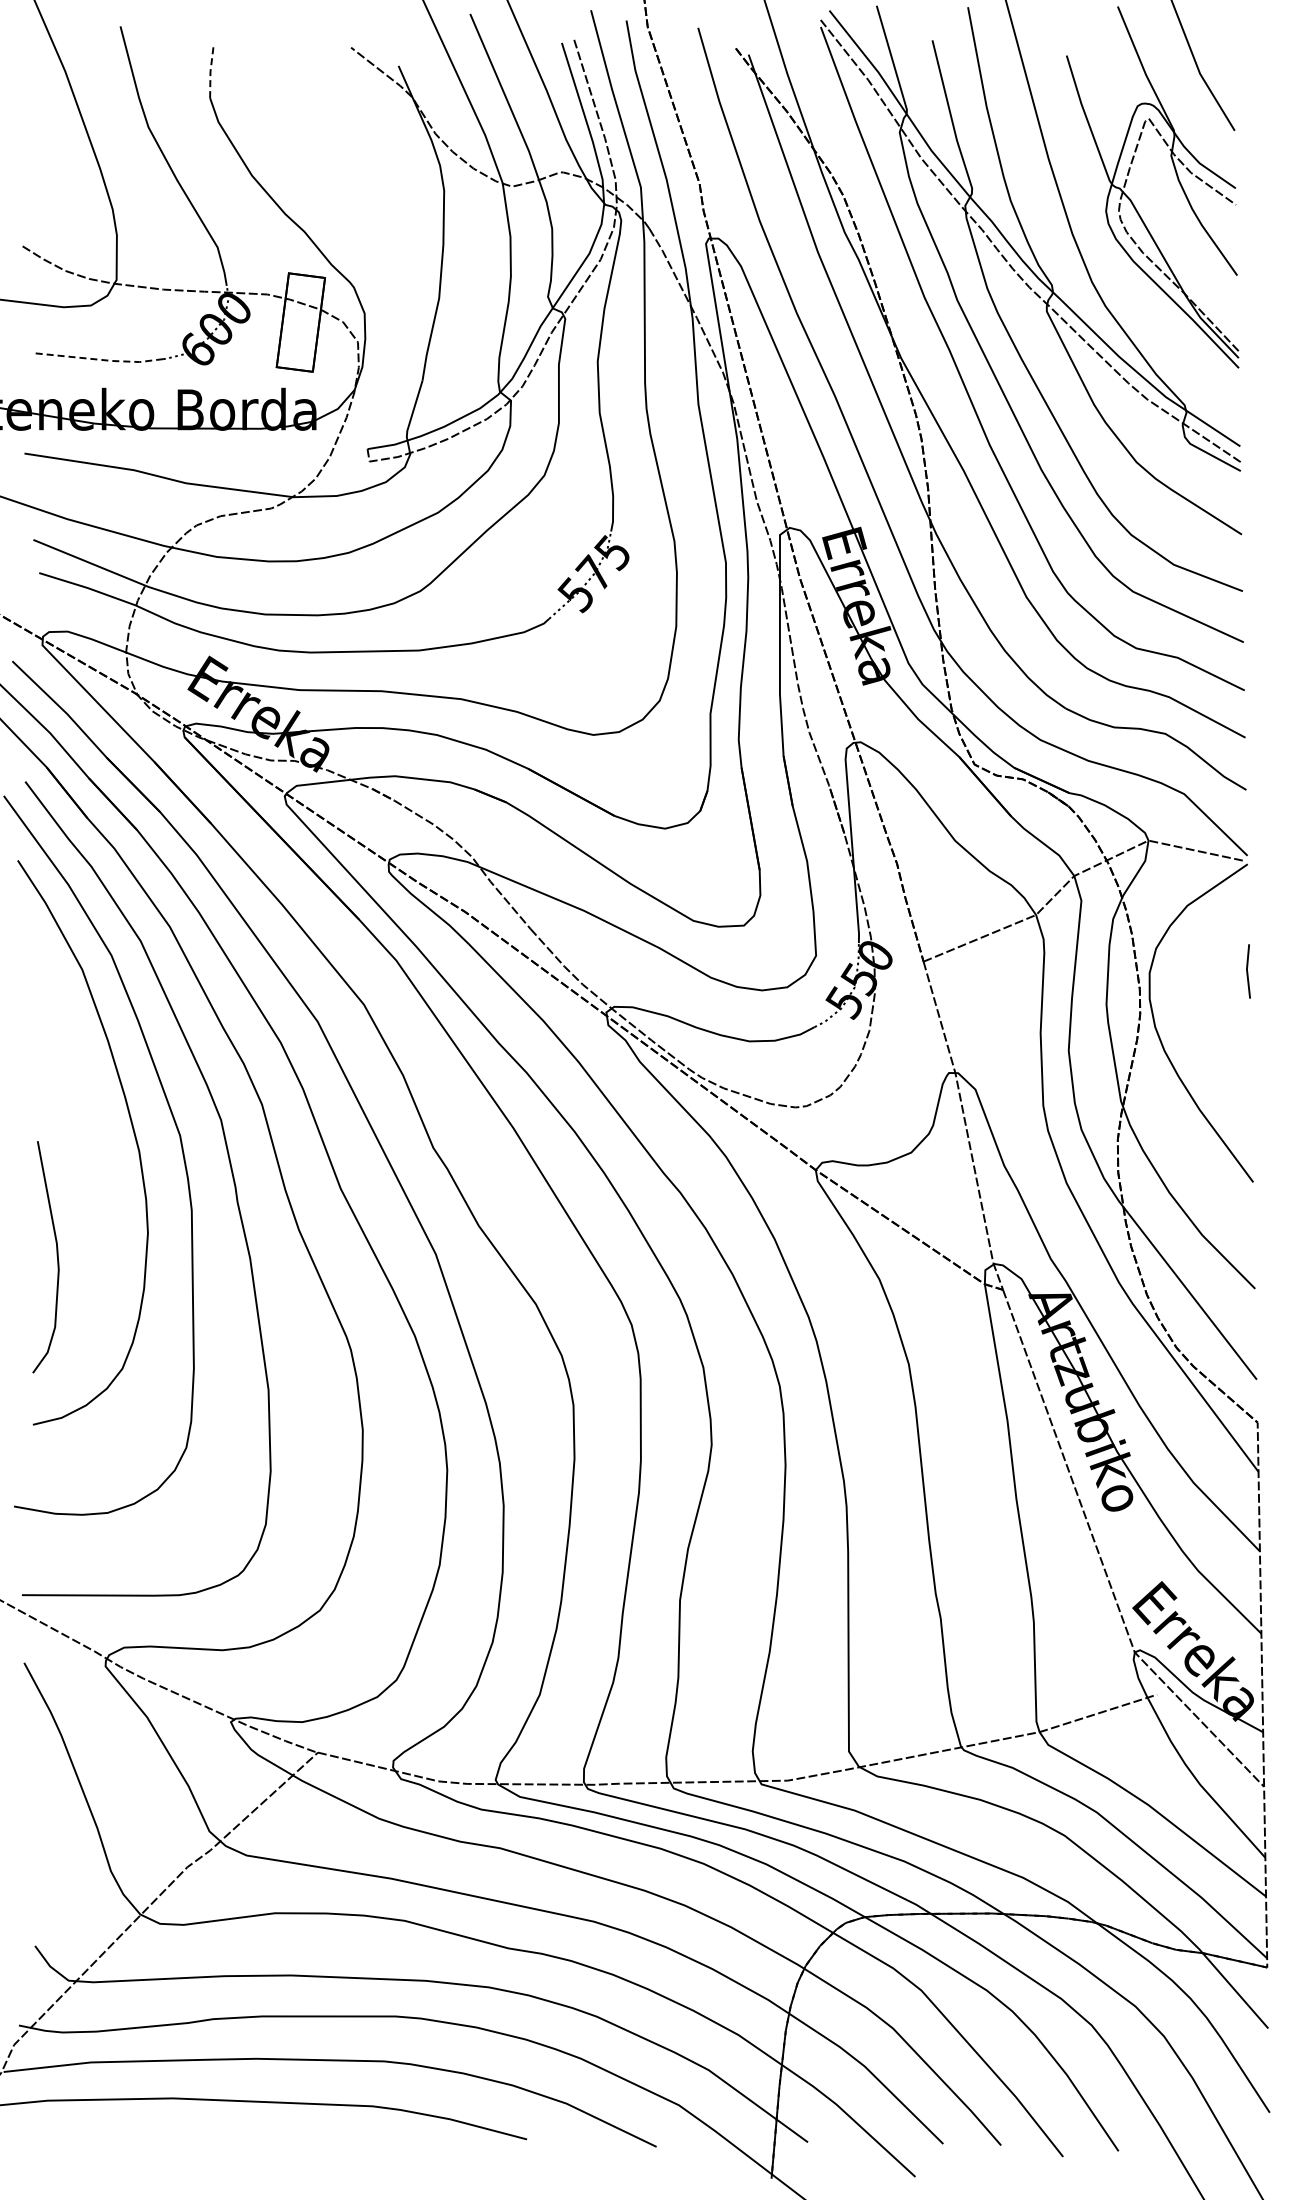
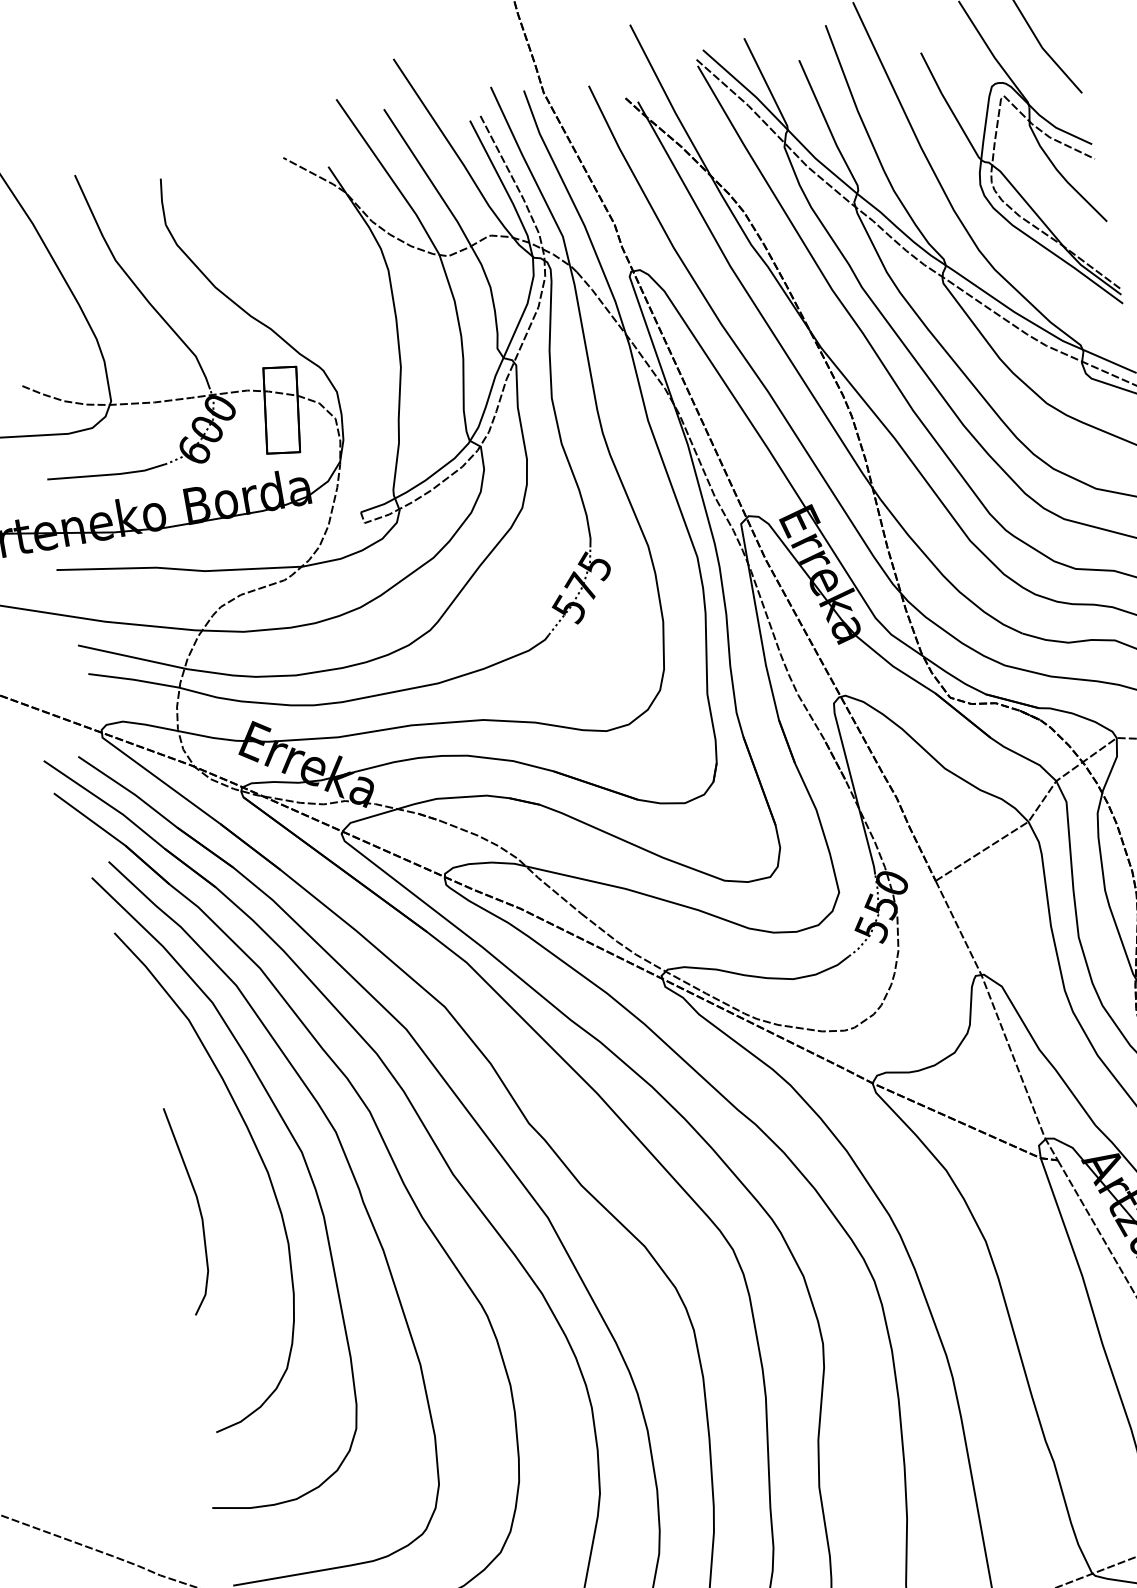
line: (210, 71) -> (161, 201), dashed -> solid
line: (98, 359) -> (107, 474), dashed -> solid
curve: (56, 1256) -> (198, 1207), moved

